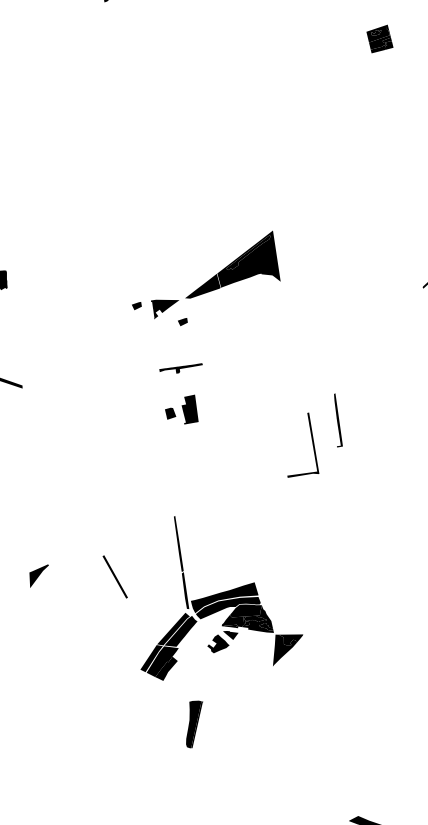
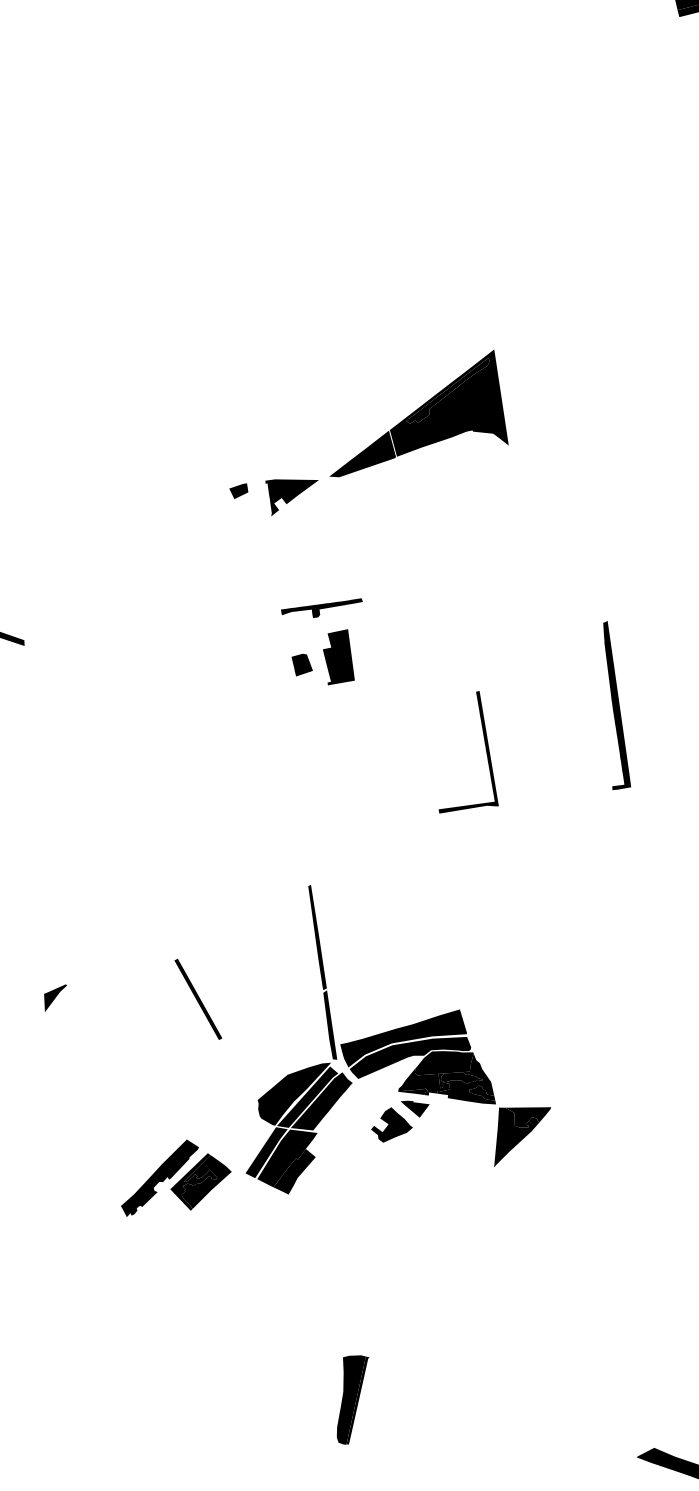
part: (182, 322) -> (324, 522), removed
part: (181, 409) -> (322, 657), moved
part: (338, 420) -> (617, 705), size x1.67
part: (312, 444) -> (485, 750), moved
part: (38, 576) -> (54, 998), size x0.62
fill: (166, 627) -> (294, 1094), added
part: (103, 671) -> (176, 1176), added
part: (194, 724) -> (352, 1400), moved

